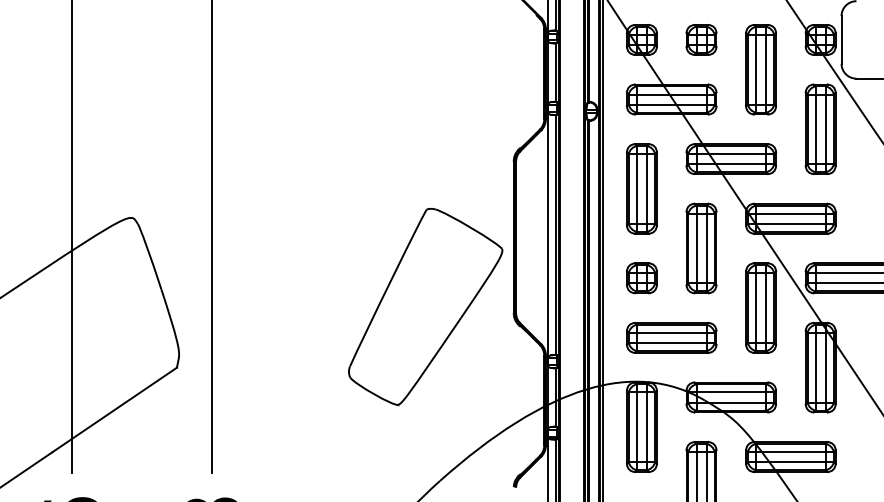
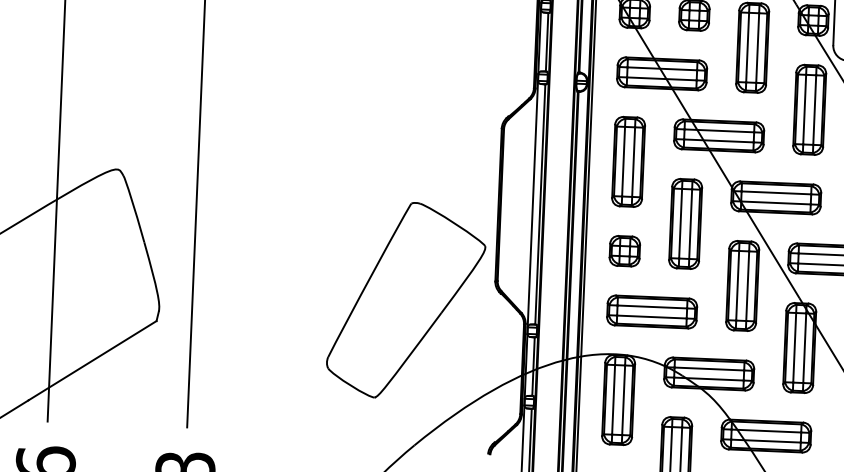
part: (425, 307) -> (406, 301), moved

